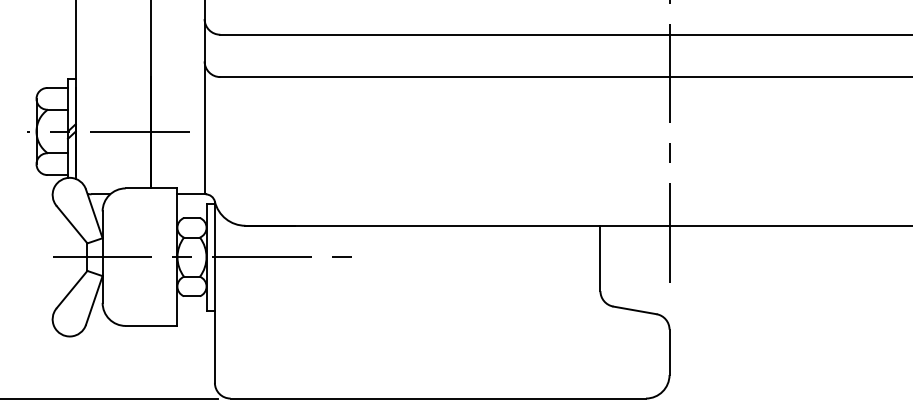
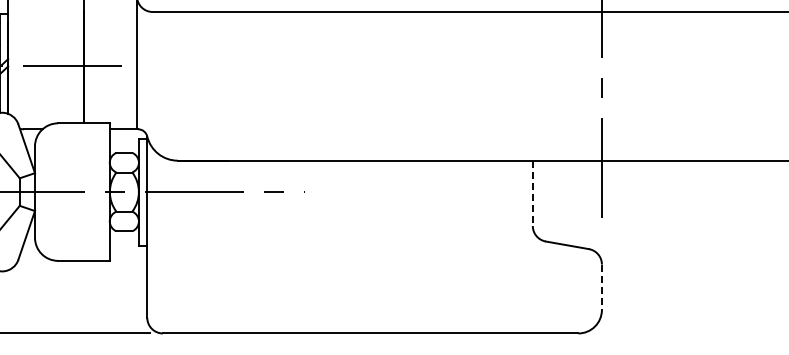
line: (600, 258) -> (532, 193), solid -> dashed
line: (669, 352) -> (601, 287), solid -> dashed

